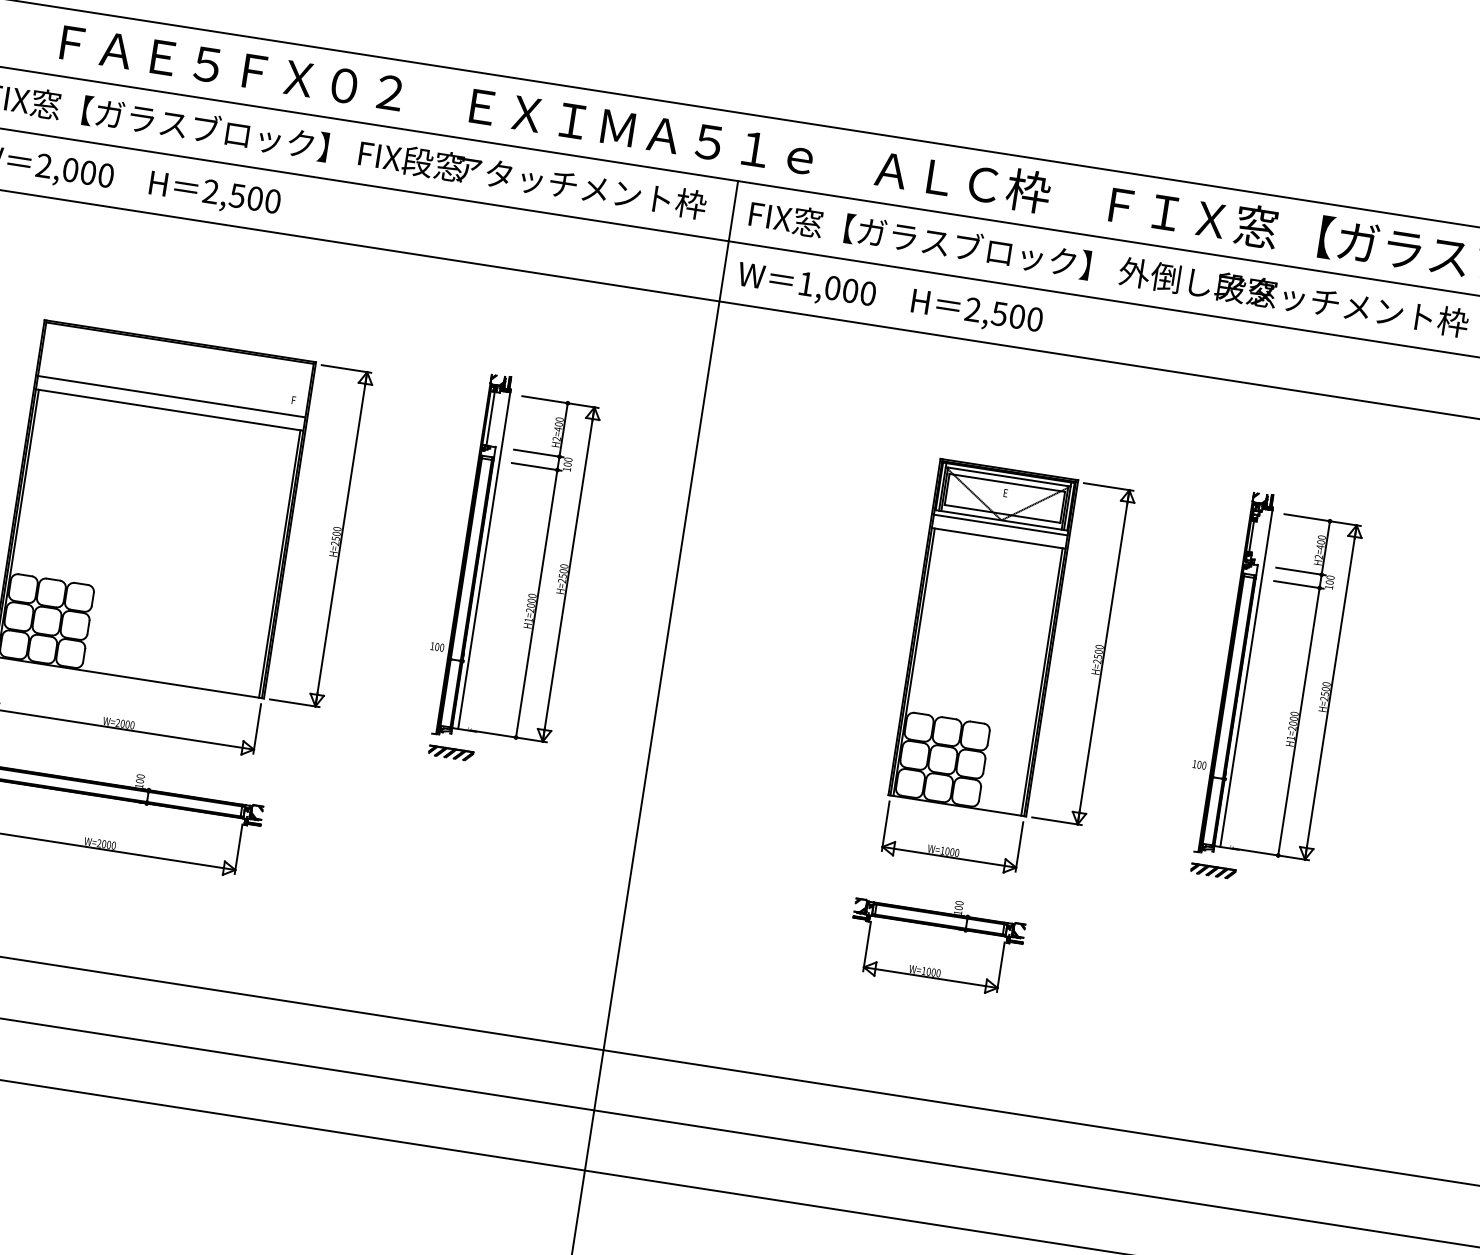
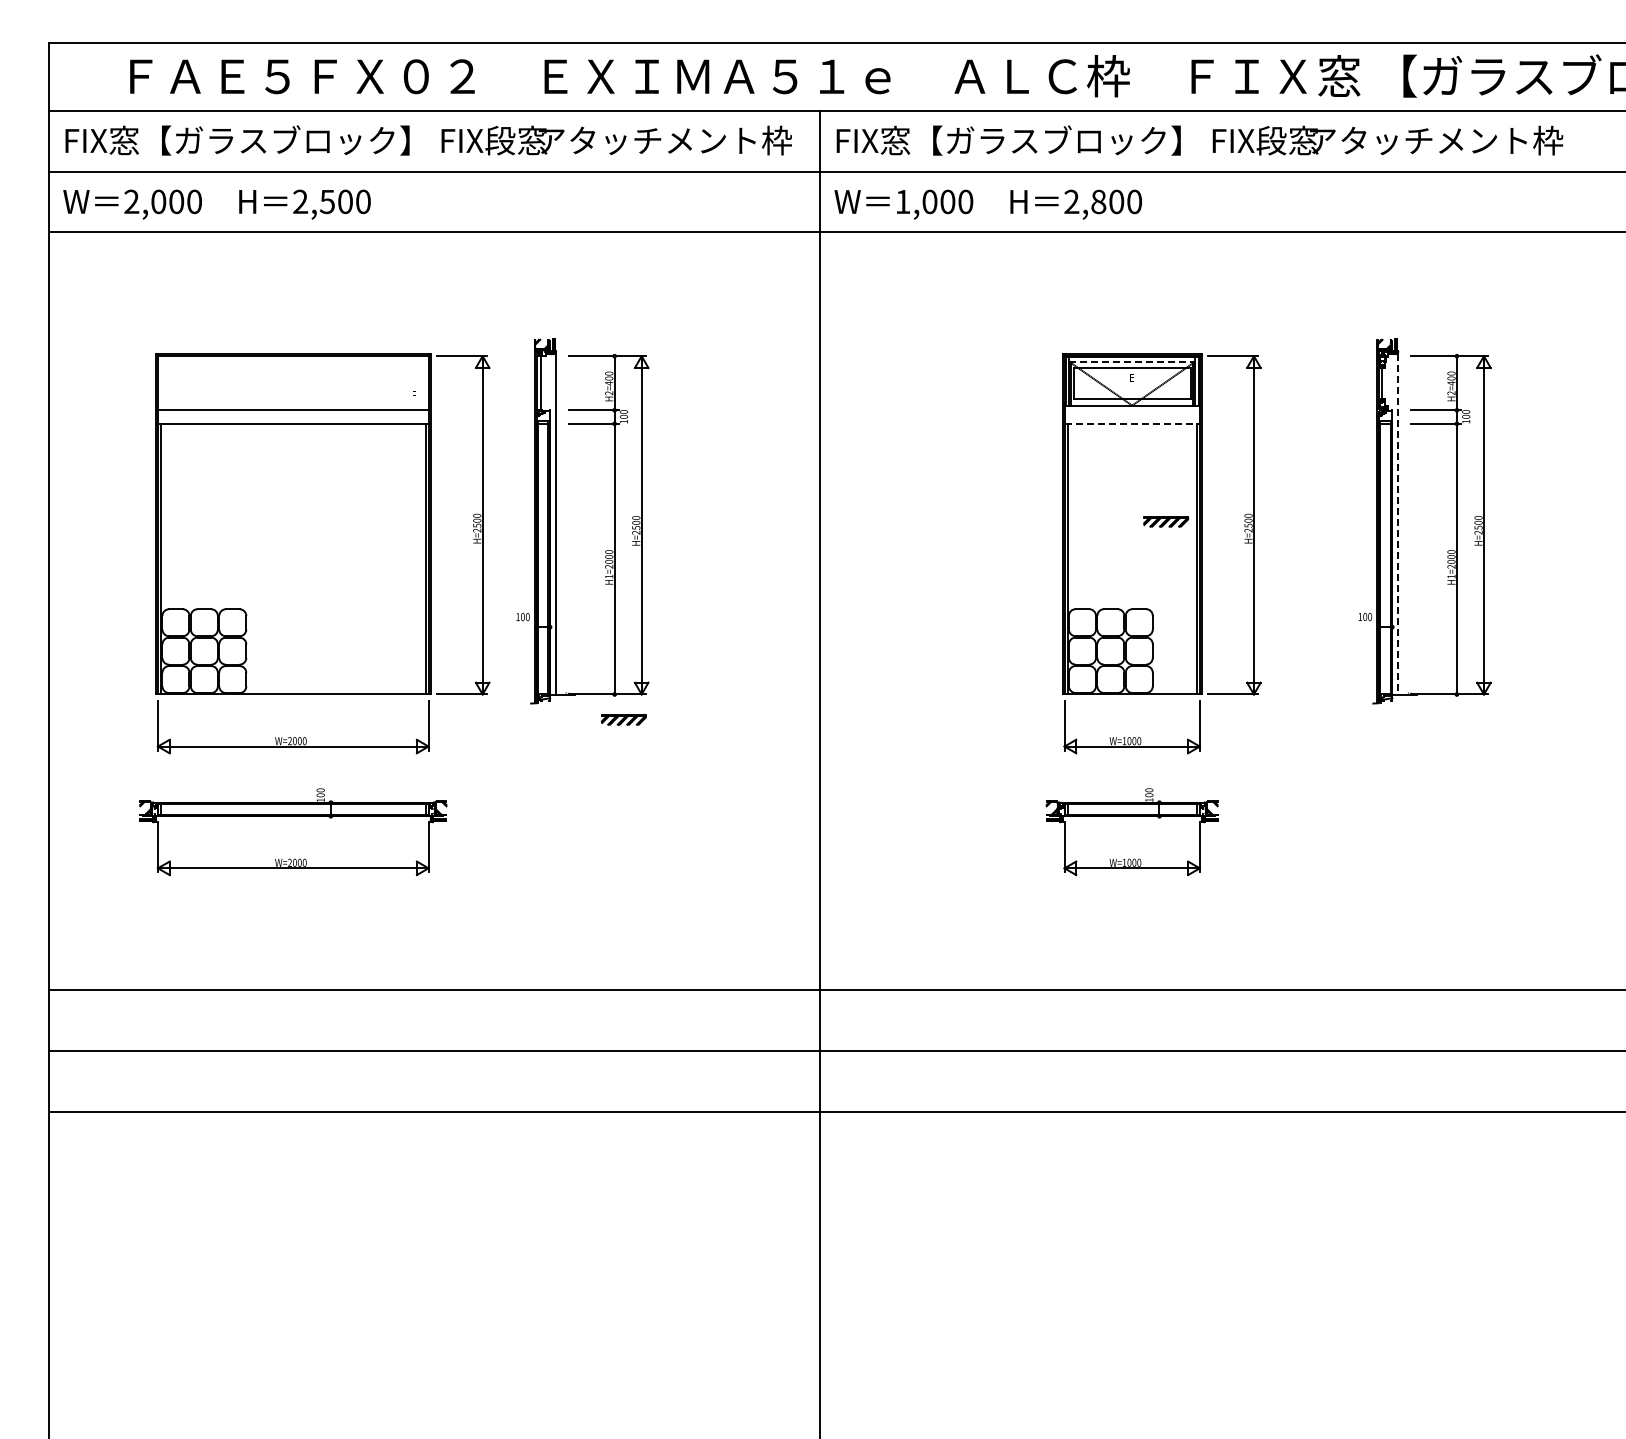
text: (1197, 282) -> (1289, 140), FIX窓【ガラスブロック】 外倒し段窓 -> FIX窓【ガラスブロック】 FIX段窓
text: (999, 313) -> (1098, 201), 2,500 -> 2,800
line: (1008, 476) -> (1132, 361), solid -> dashed
line: (1000, 525) -> (1131, 410), removed
line: (999, 538) -> (1132, 423), solid -> dashed
part: (485, 557) -> (556, 521), moved
line: (1246, 679) -> (1398, 525), solid -> dashed
part: (1213, 870) -> (1166, 521), moved

